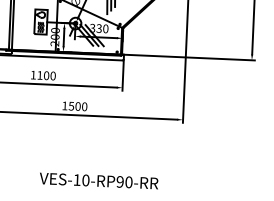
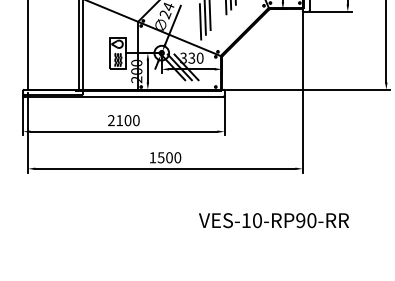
text: (33, 75) -> (111, 120), 1100 -> 2100
text: (98, 180) -> (273, 220), moved

